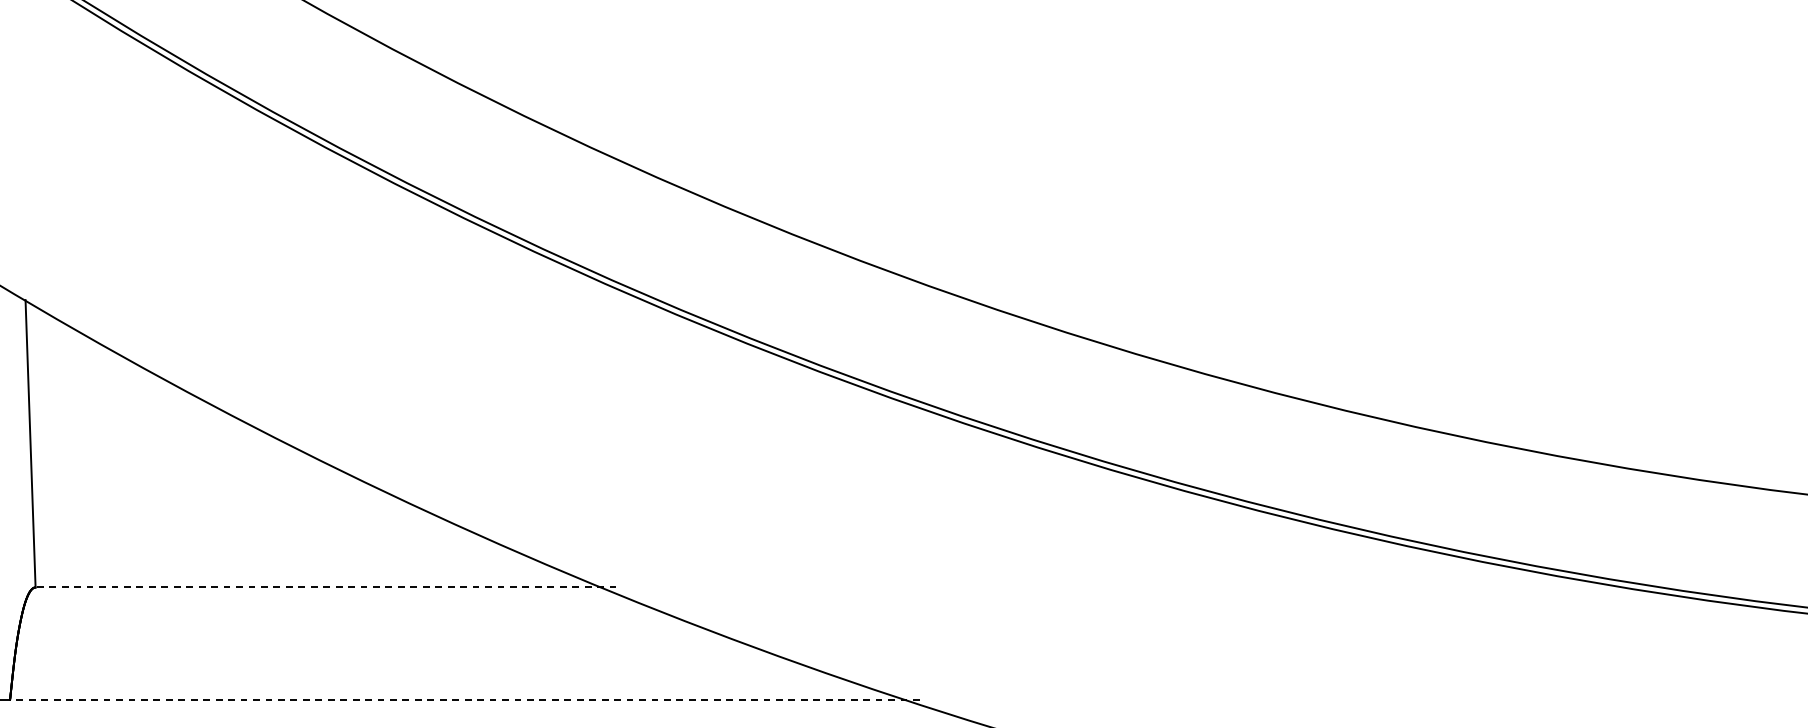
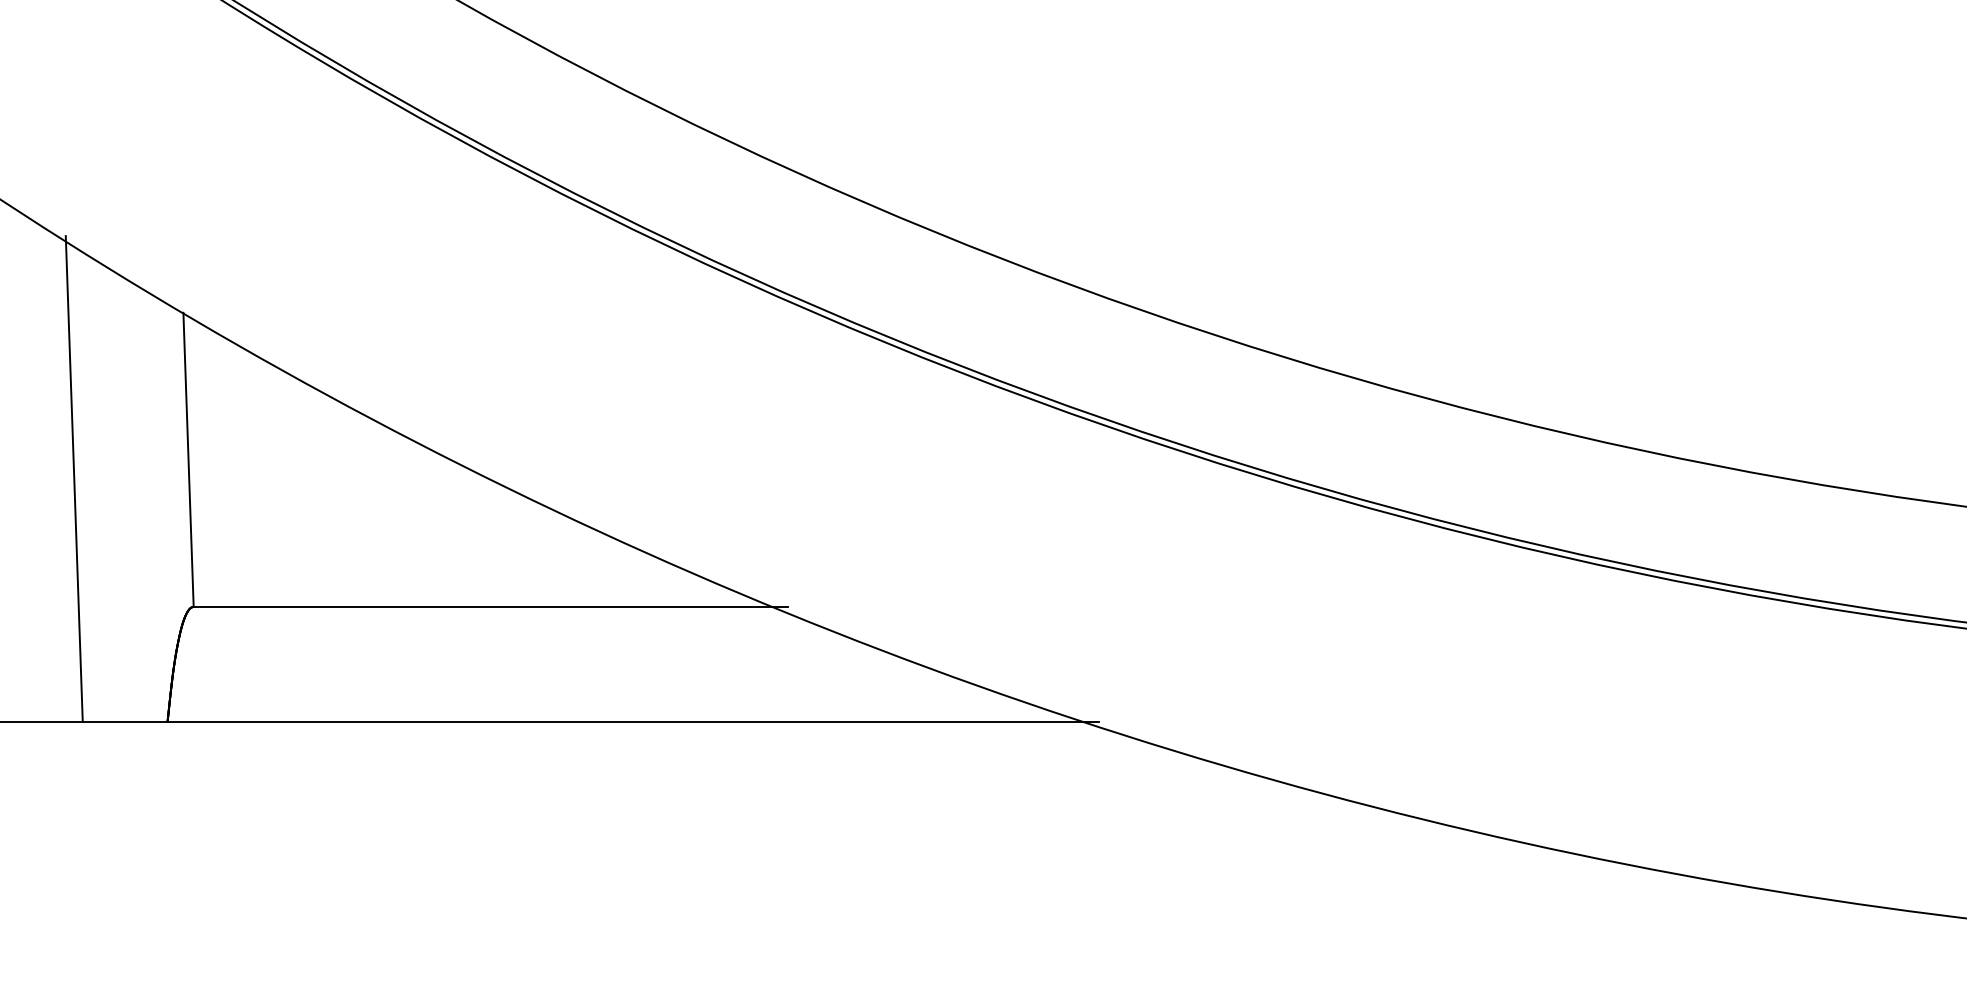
line: (325, 587) -> (490, 606), dashed -> solid
line: (465, 699) -> (633, 721), dashed -> solid

